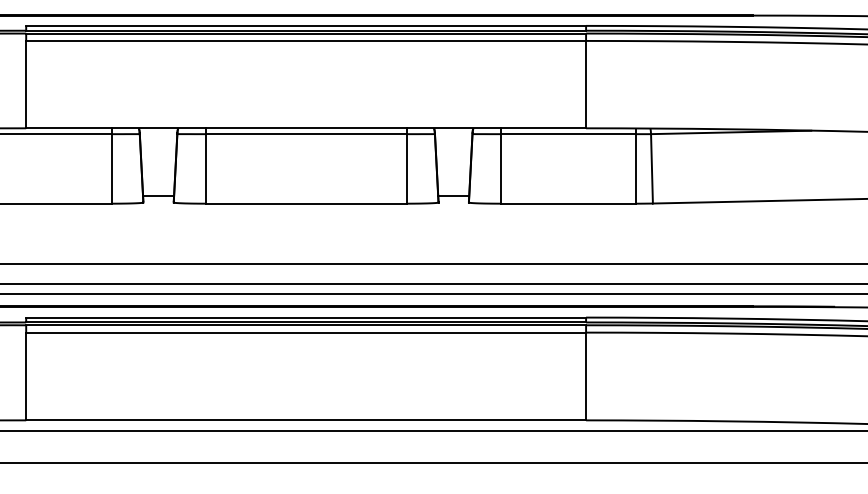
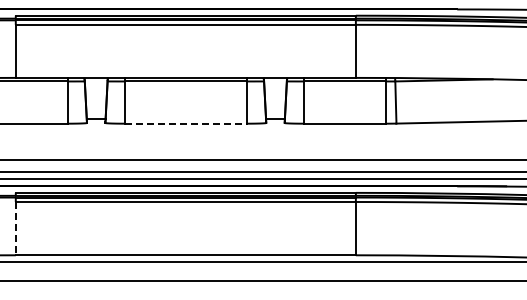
line: (307, 203) -> (186, 123), solid -> dashed
line: (25, 376) -> (15, 228), solid -> dashed

